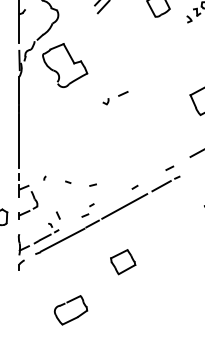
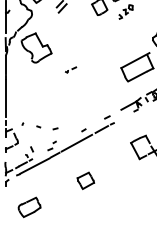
part: (116, 97) -> (71, 69), size x0.62
part: (122, 261) -> (85, 180), moved
part: (70, 310) -> (29, 207), moved

